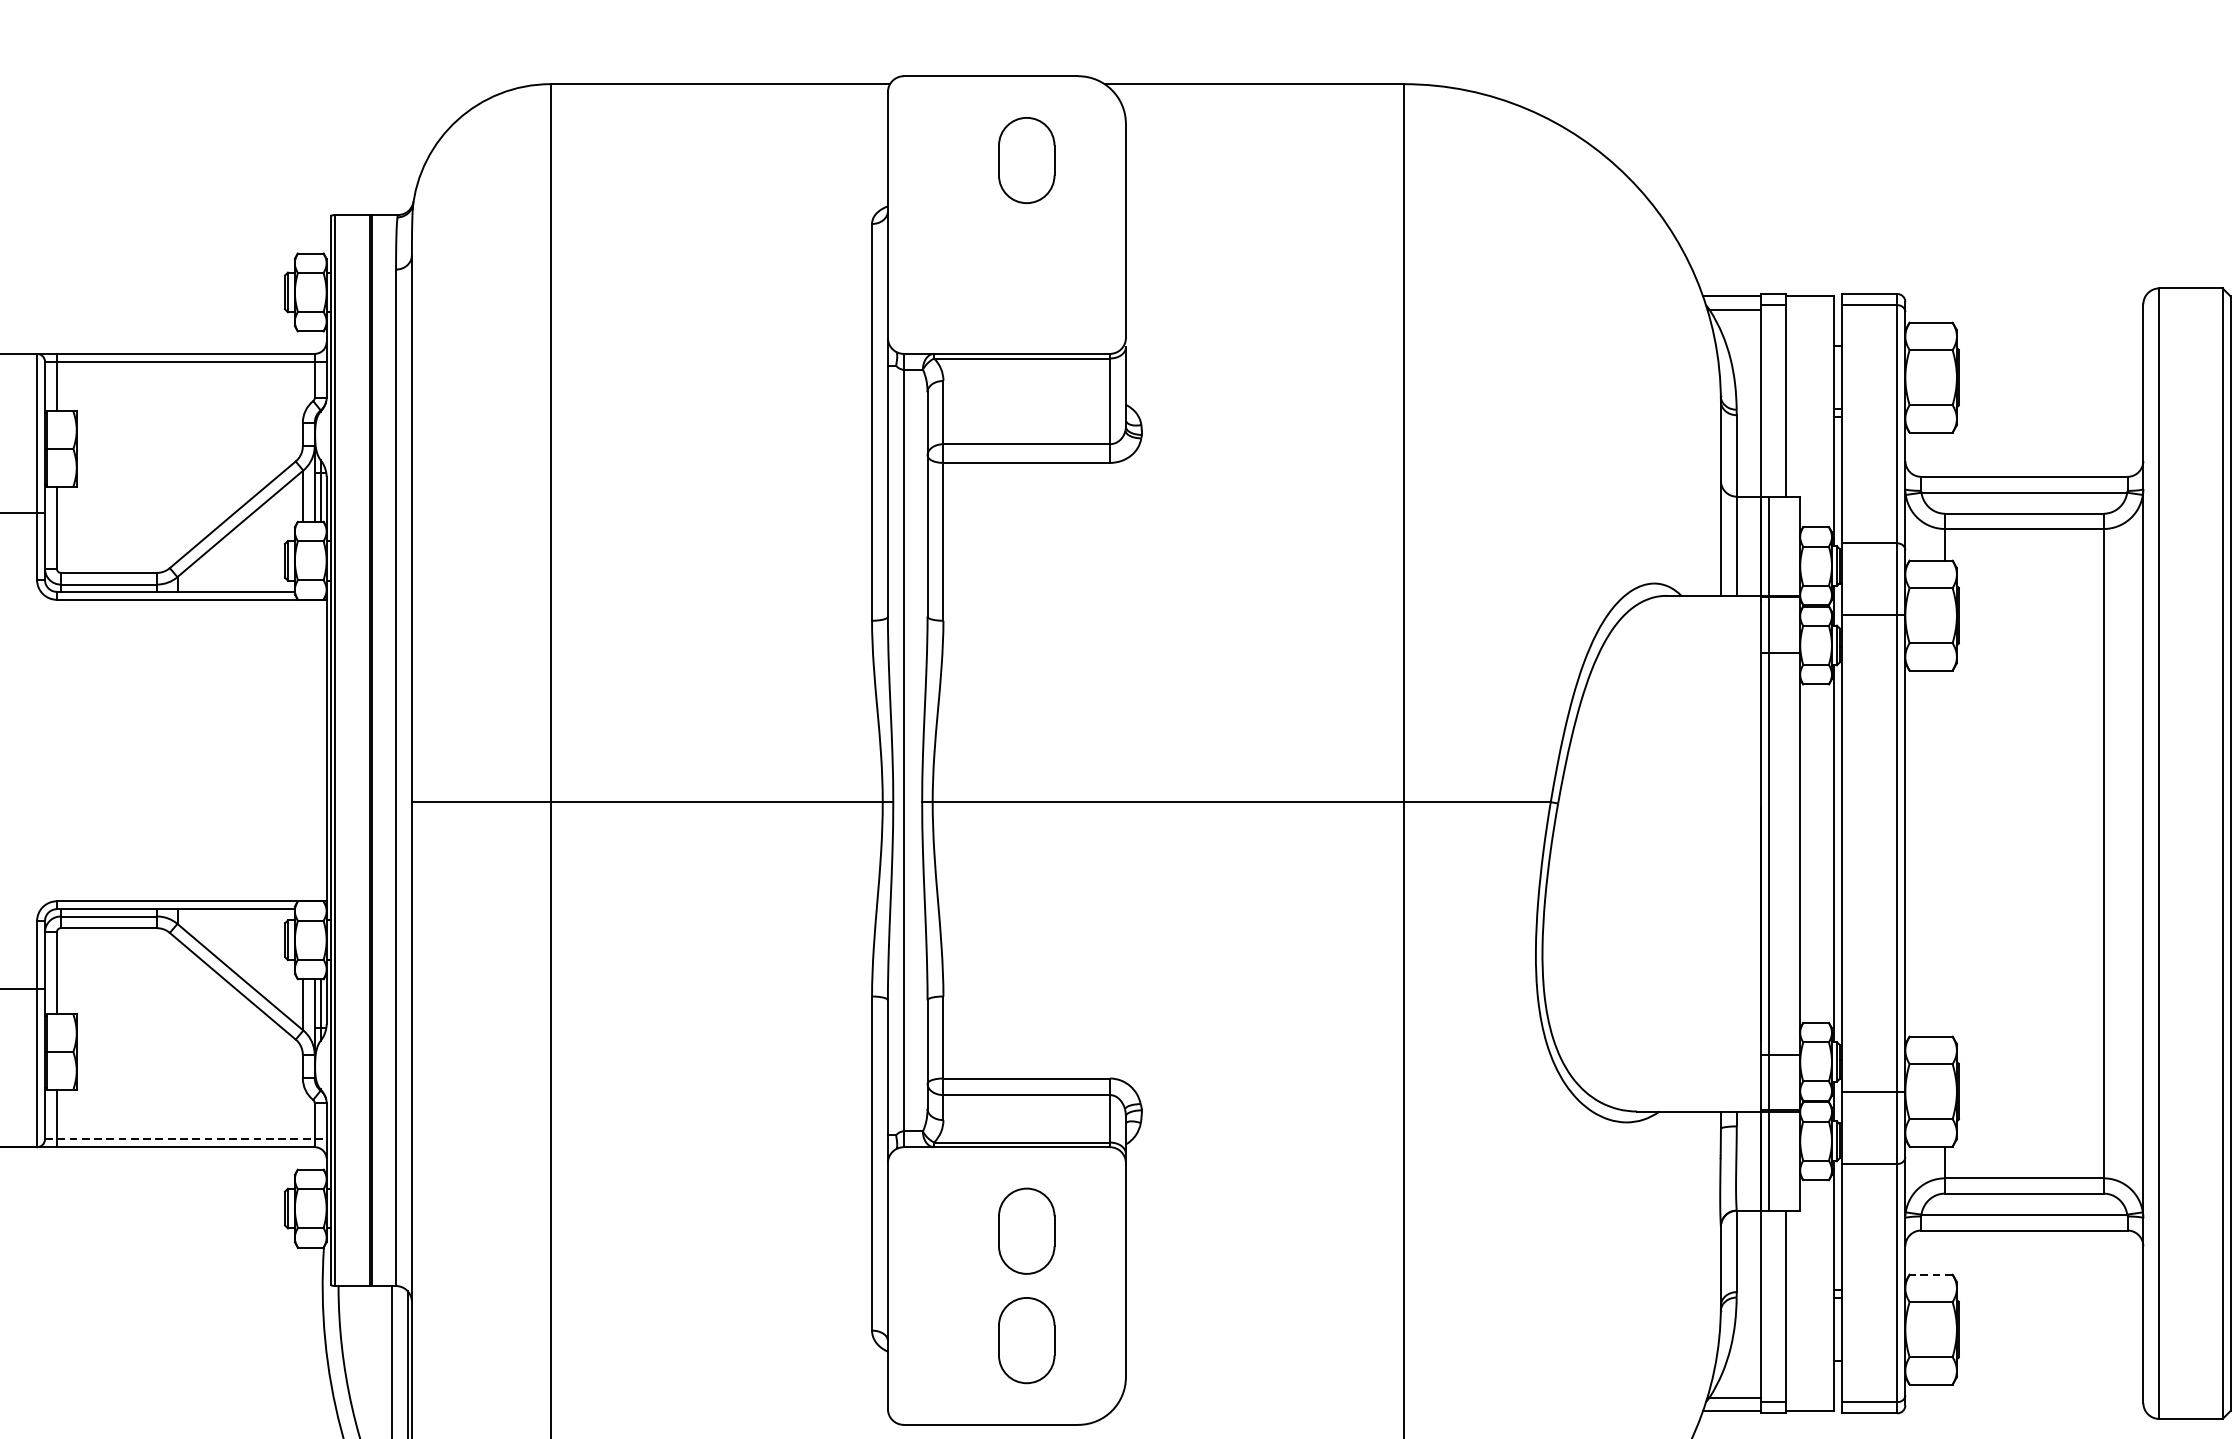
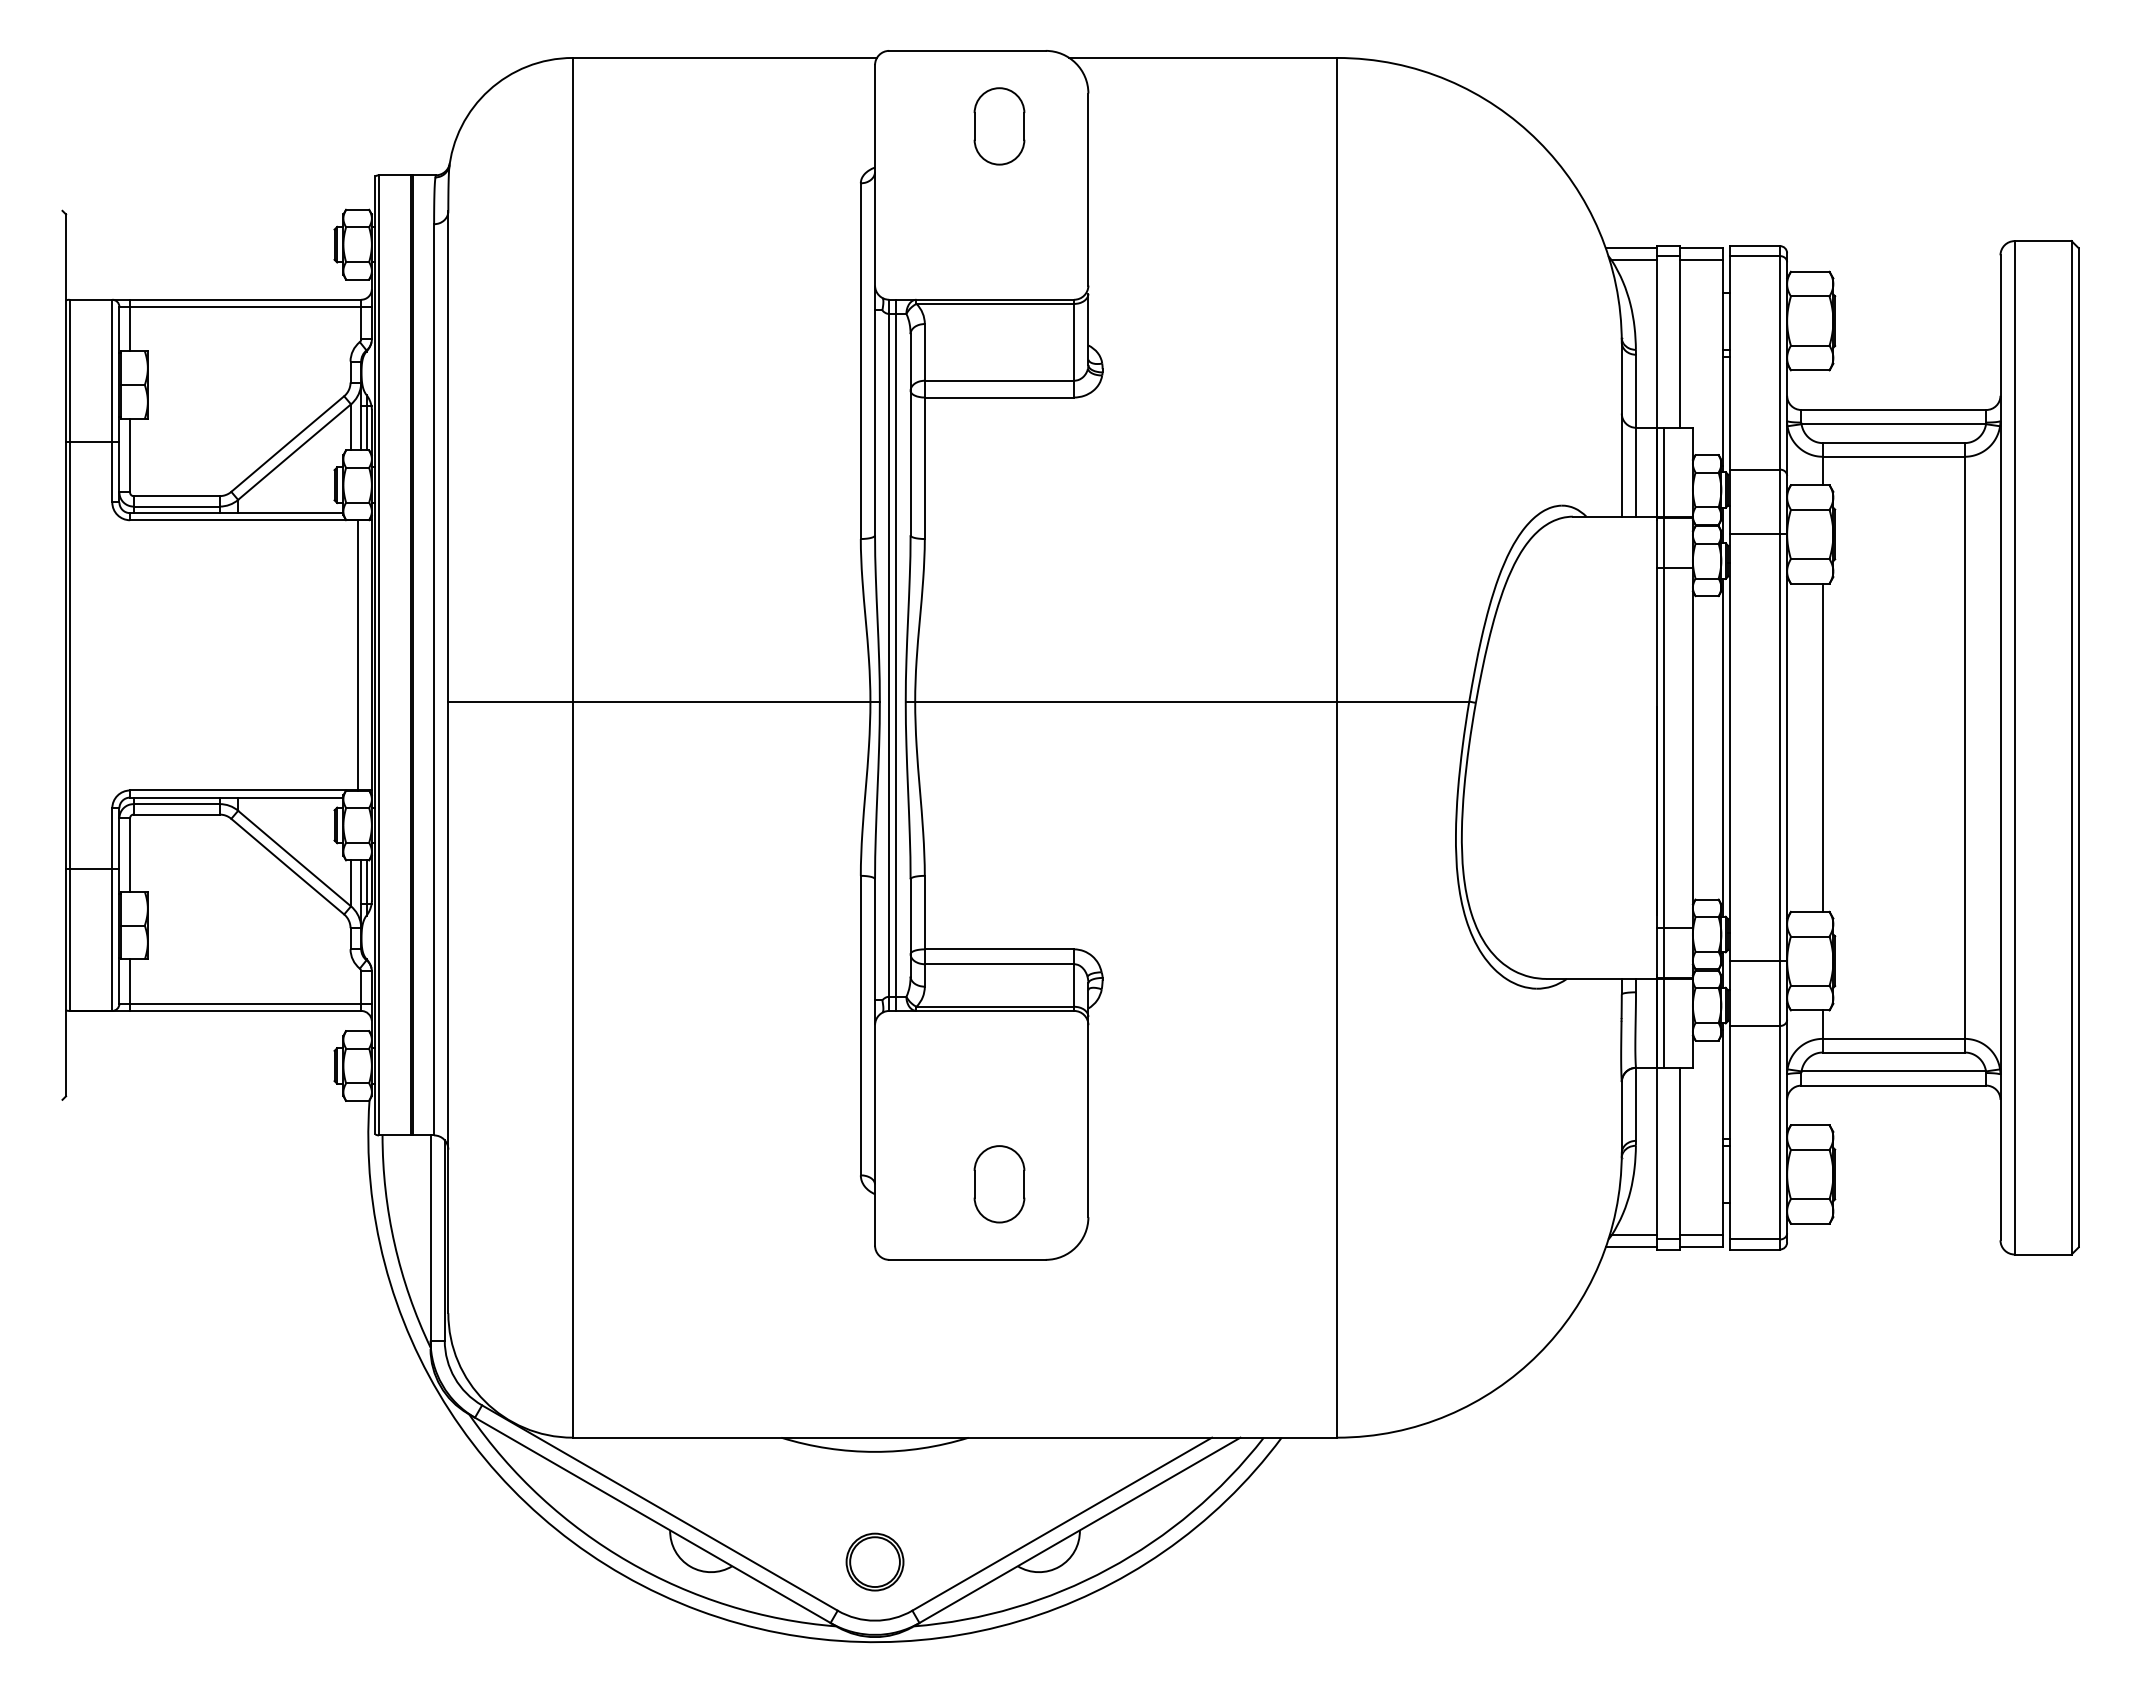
line: (1809, 310) -> (1701, 260), added
line: (911, 749) -> (896, 654), added
line: (310, 750) -> (357, 655), added
line: (1944, 853) -> (1822, 747), added
line: (186, 1138) -> (246, 1003), dashed -> solid
part: (1026, 1231) -> (999, 1086), removed
line: (1930, 1274) -> (1809, 1125), dashed -> solid
line: (1809, 1397) -> (1701, 1235), added

